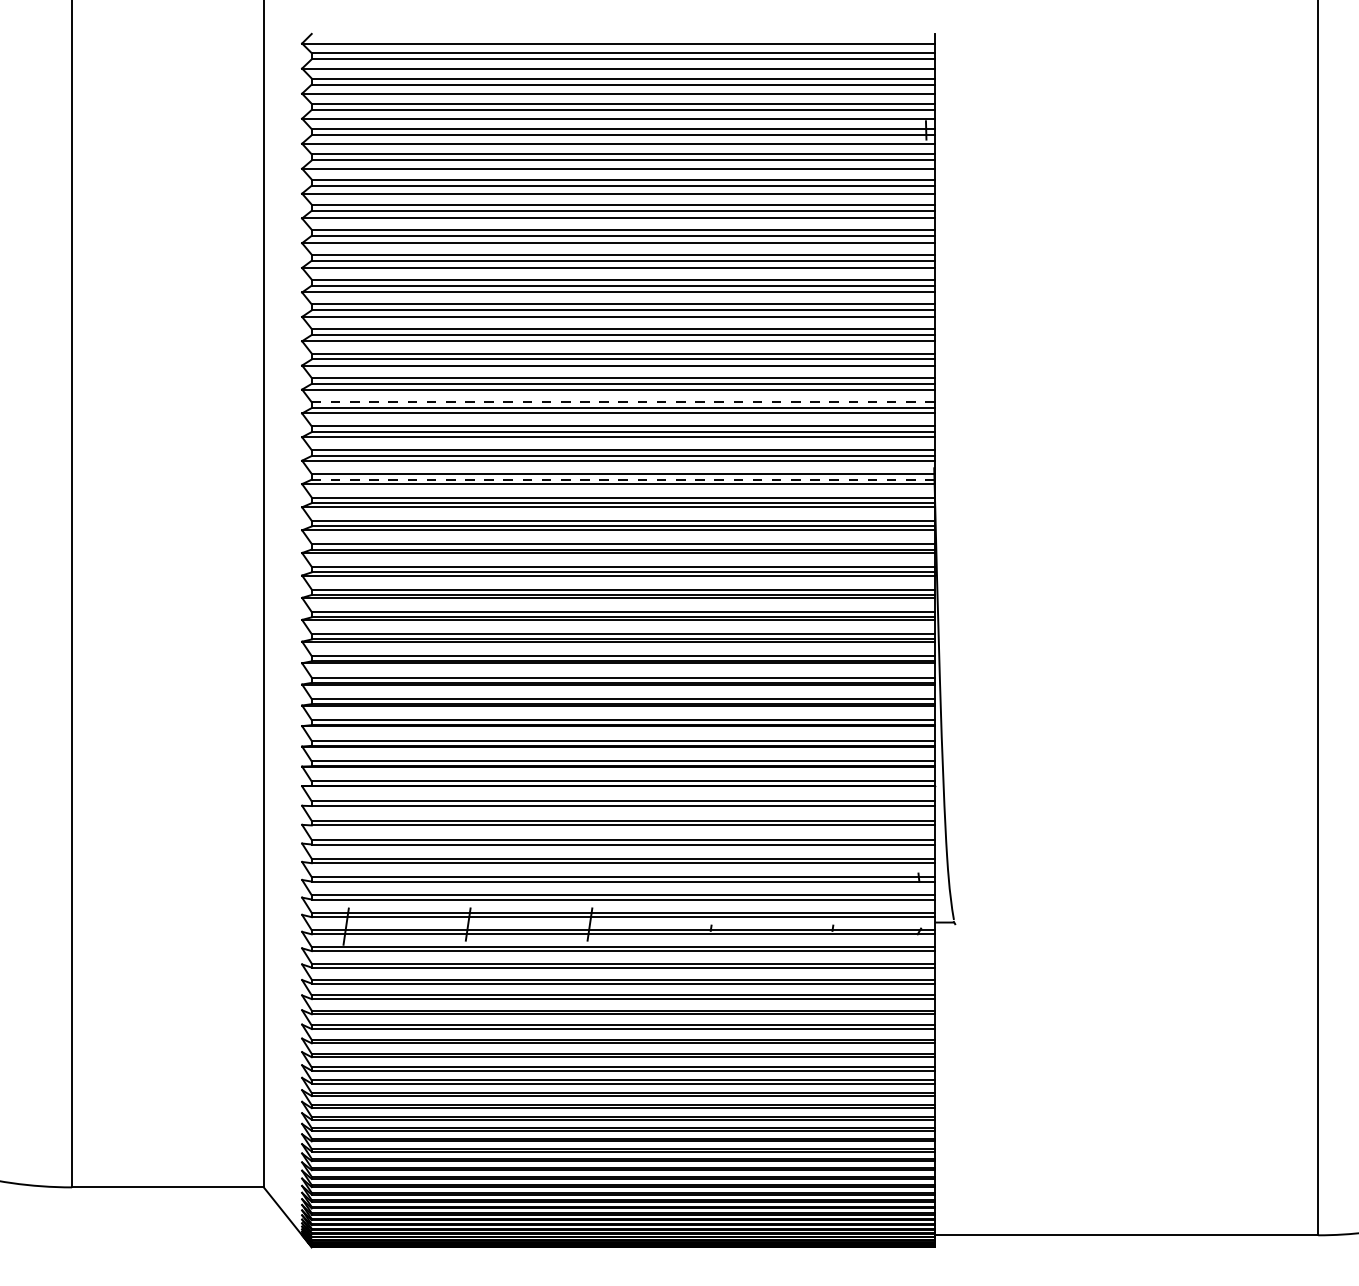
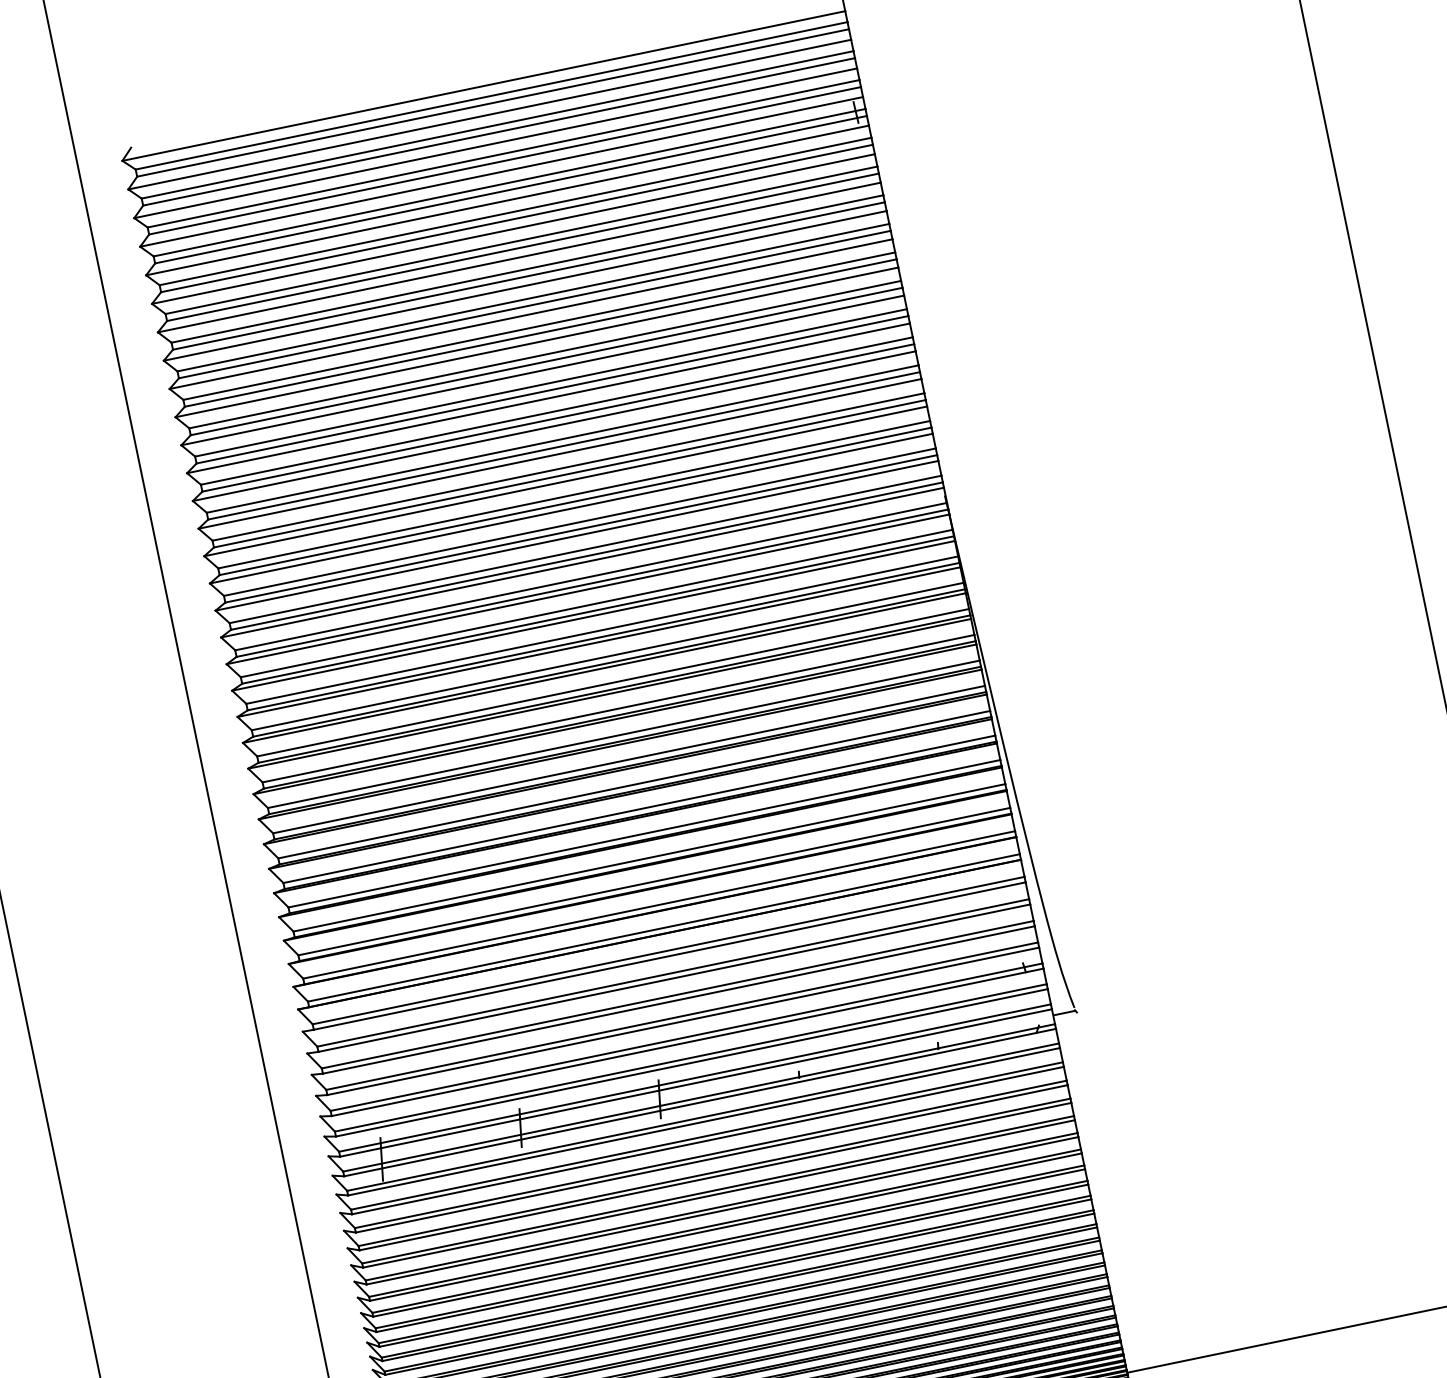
line: (623, 402) -> (574, 494), dashed -> solid
line: (623, 479) -> (592, 582), dashed -> solid

